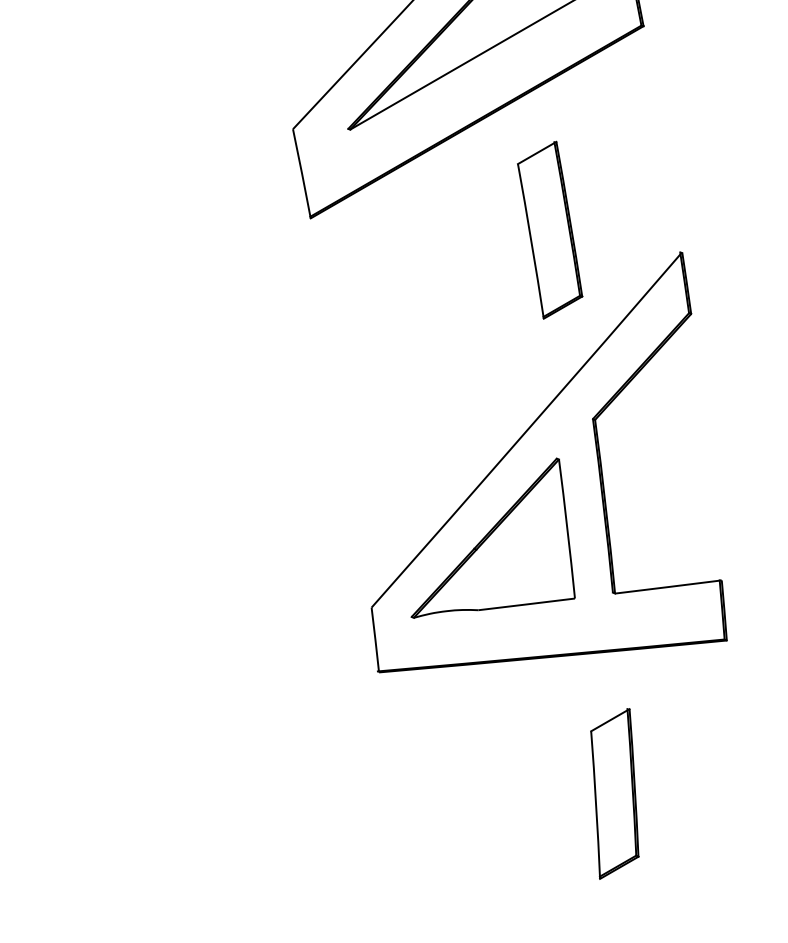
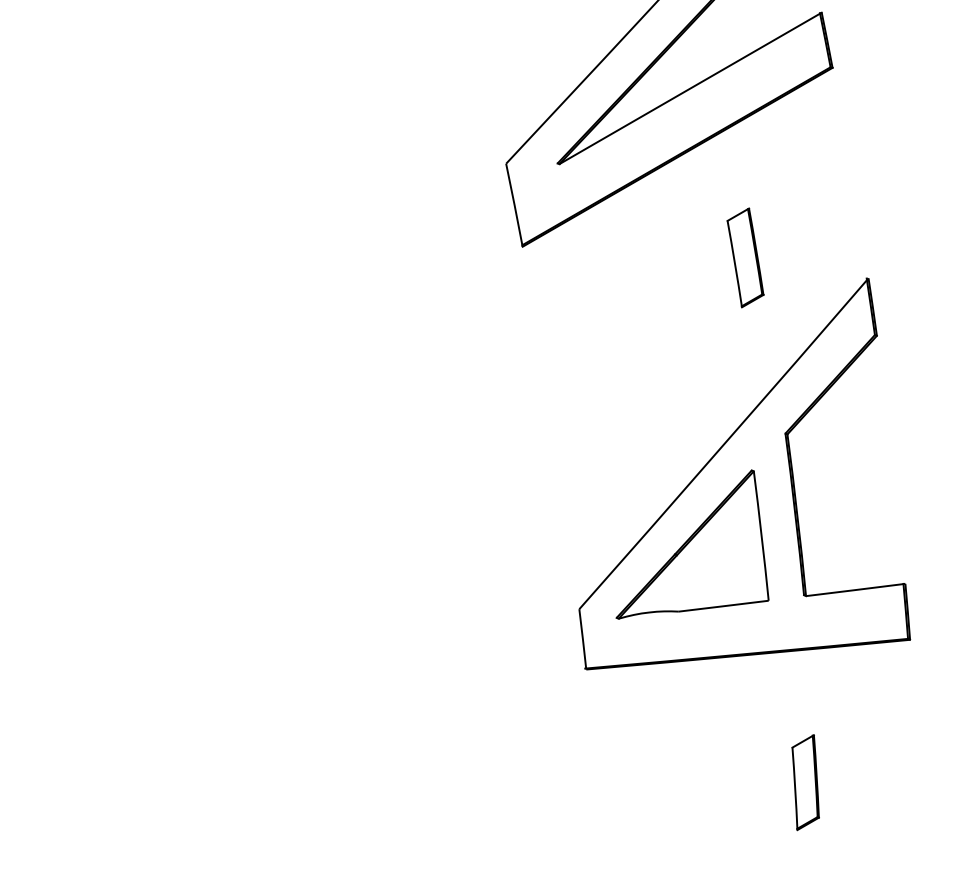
part: (550, 229) -> (745, 257), size x0.6
part: (614, 793) -> (805, 782), size x0.6

